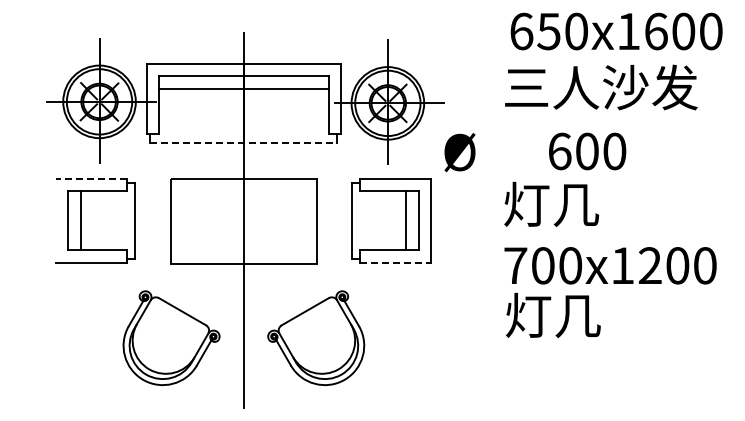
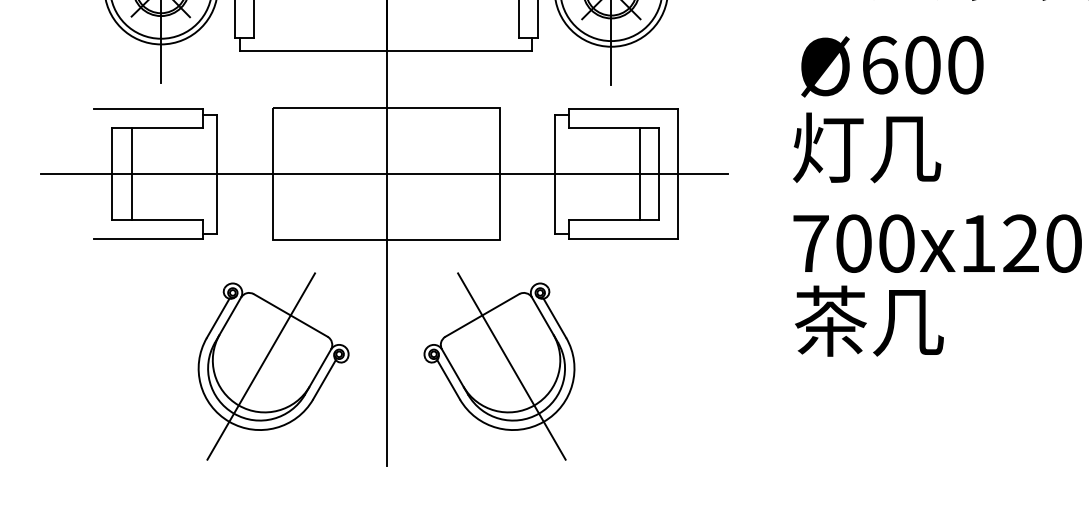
line: (244, 142) -> (387, 51), dashed -> solid
text: (459, 152) -> (824, 66), moved
line: (90, 179) -> (147, 108), dashed -> solid
line: (242, 221) -> (384, 174), added
line: (396, 262) -> (624, 238), dashed -> solid
text: (528, 315) -> (830, 321), 灯几 -> 茶几
line: (163, 344) -> (261, 366), added
line: (323, 344) -> (510, 366), added

